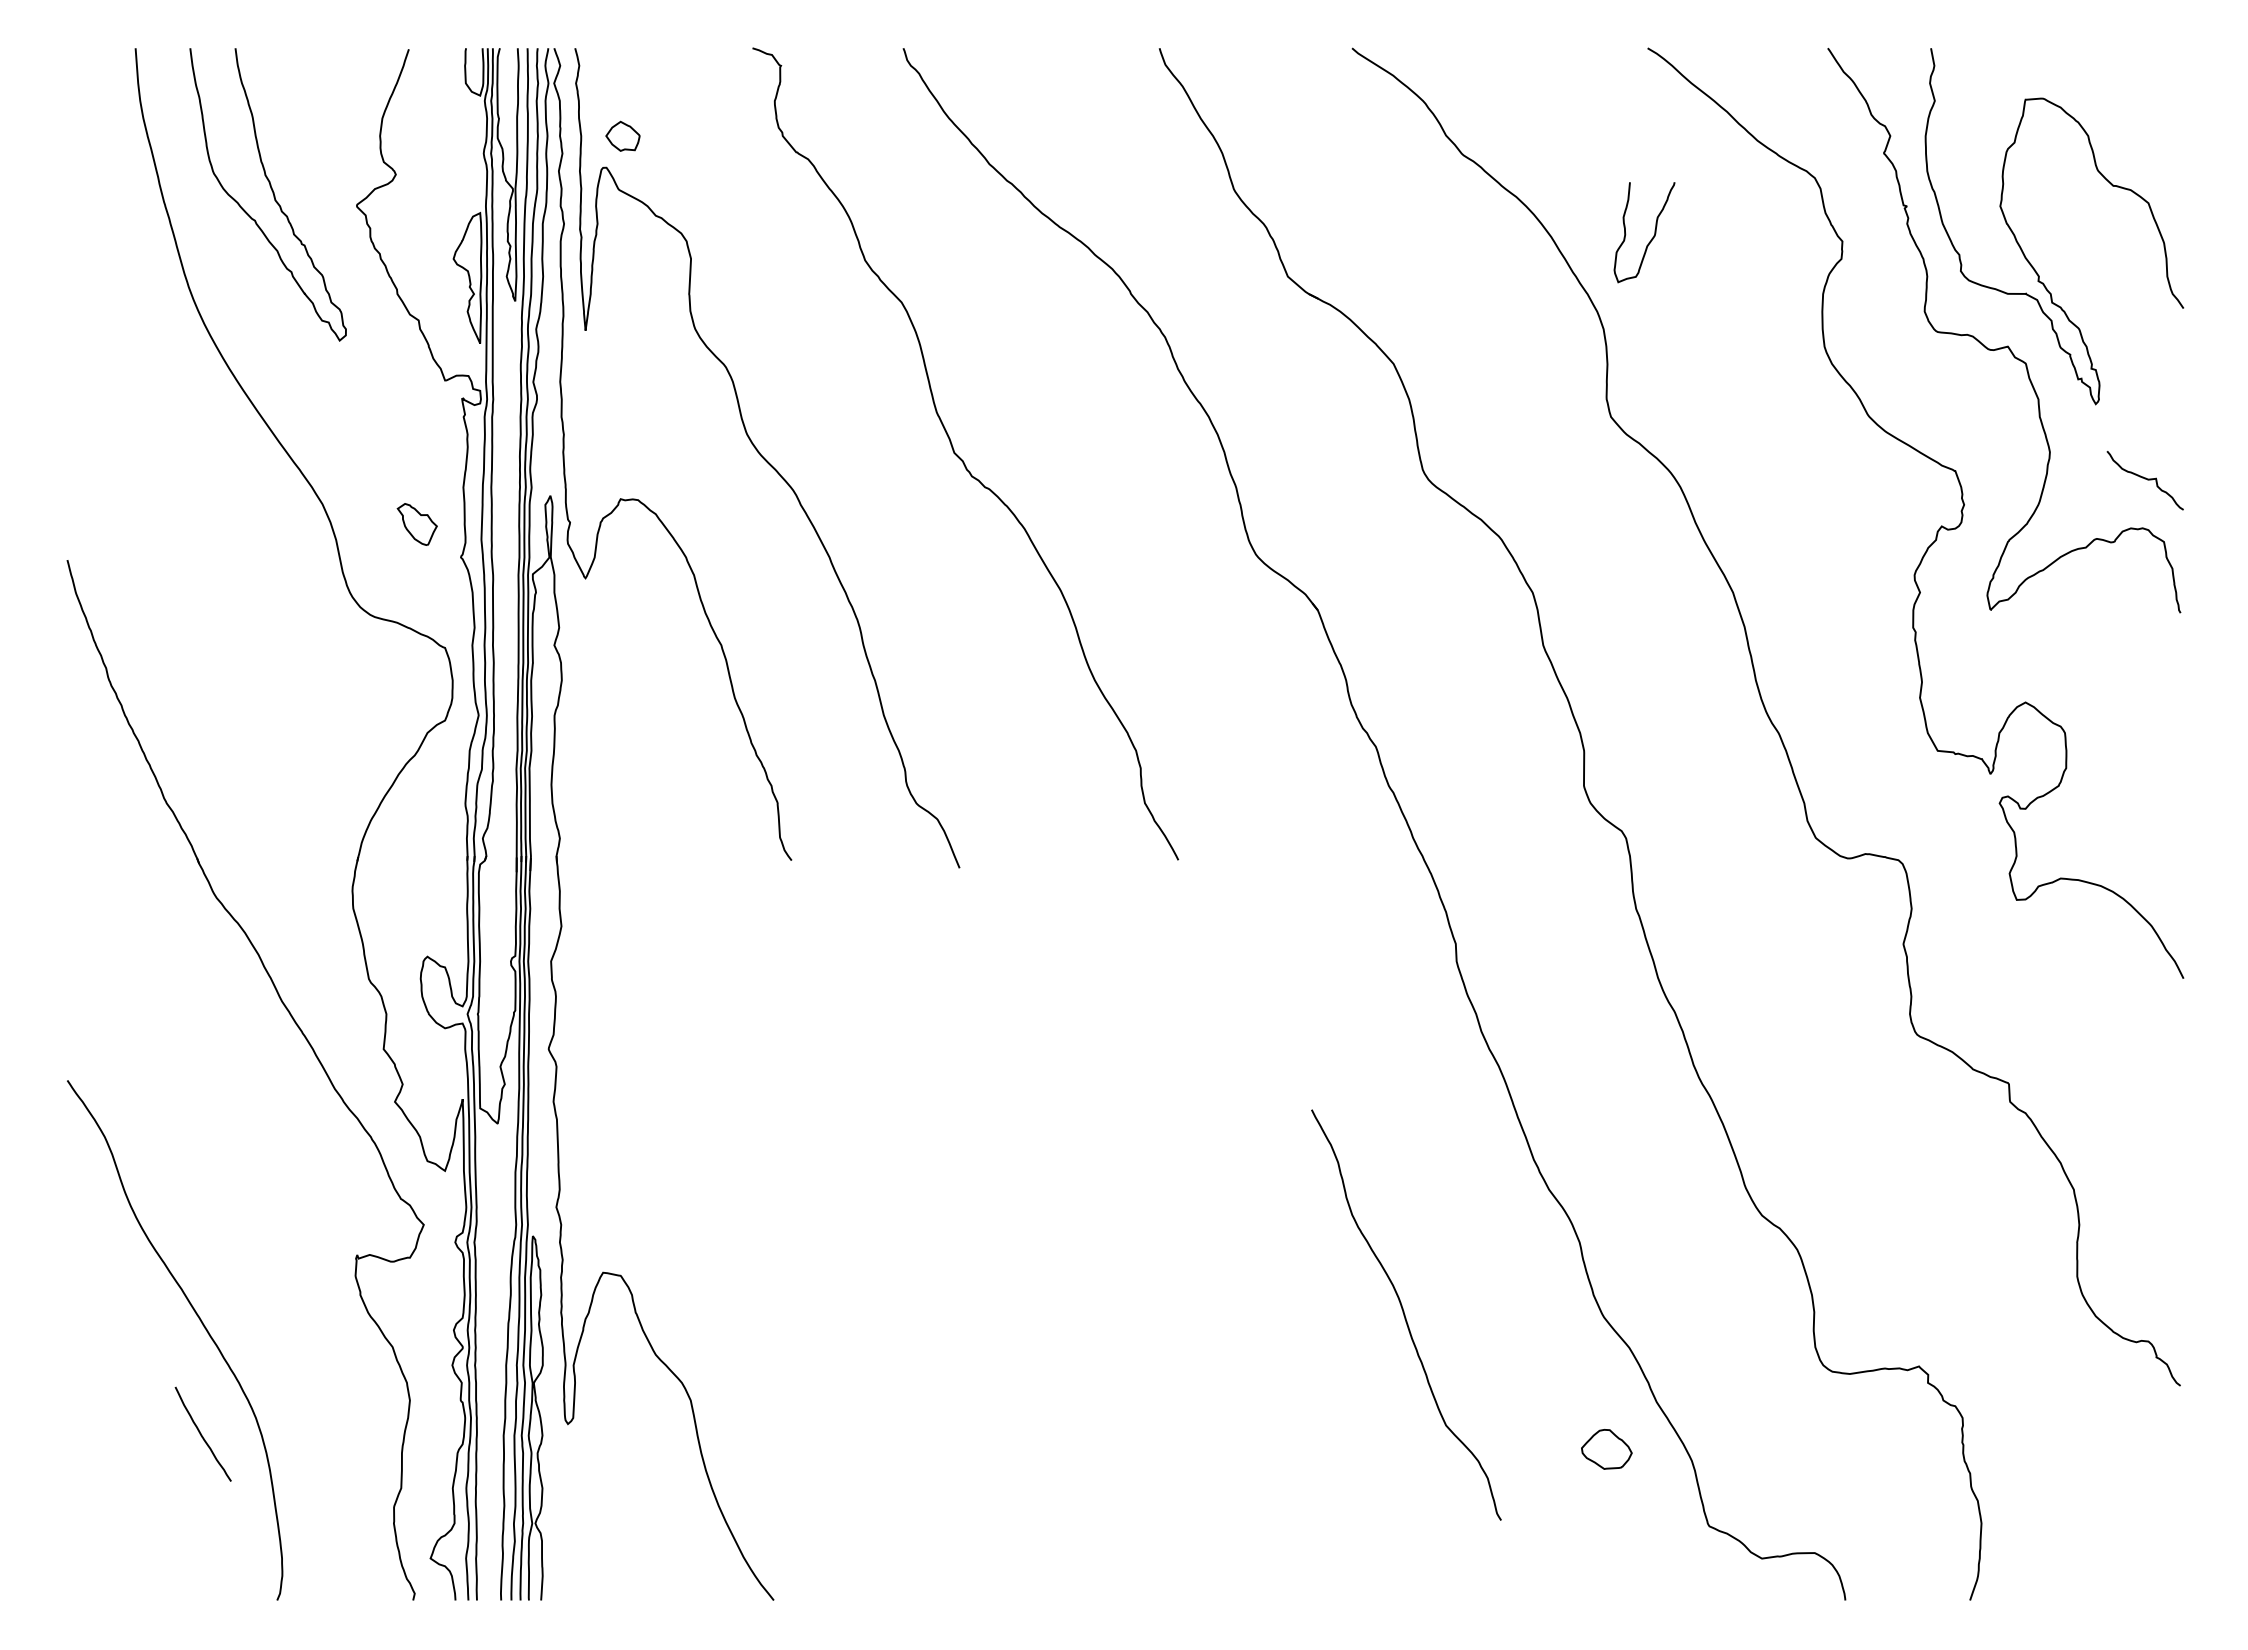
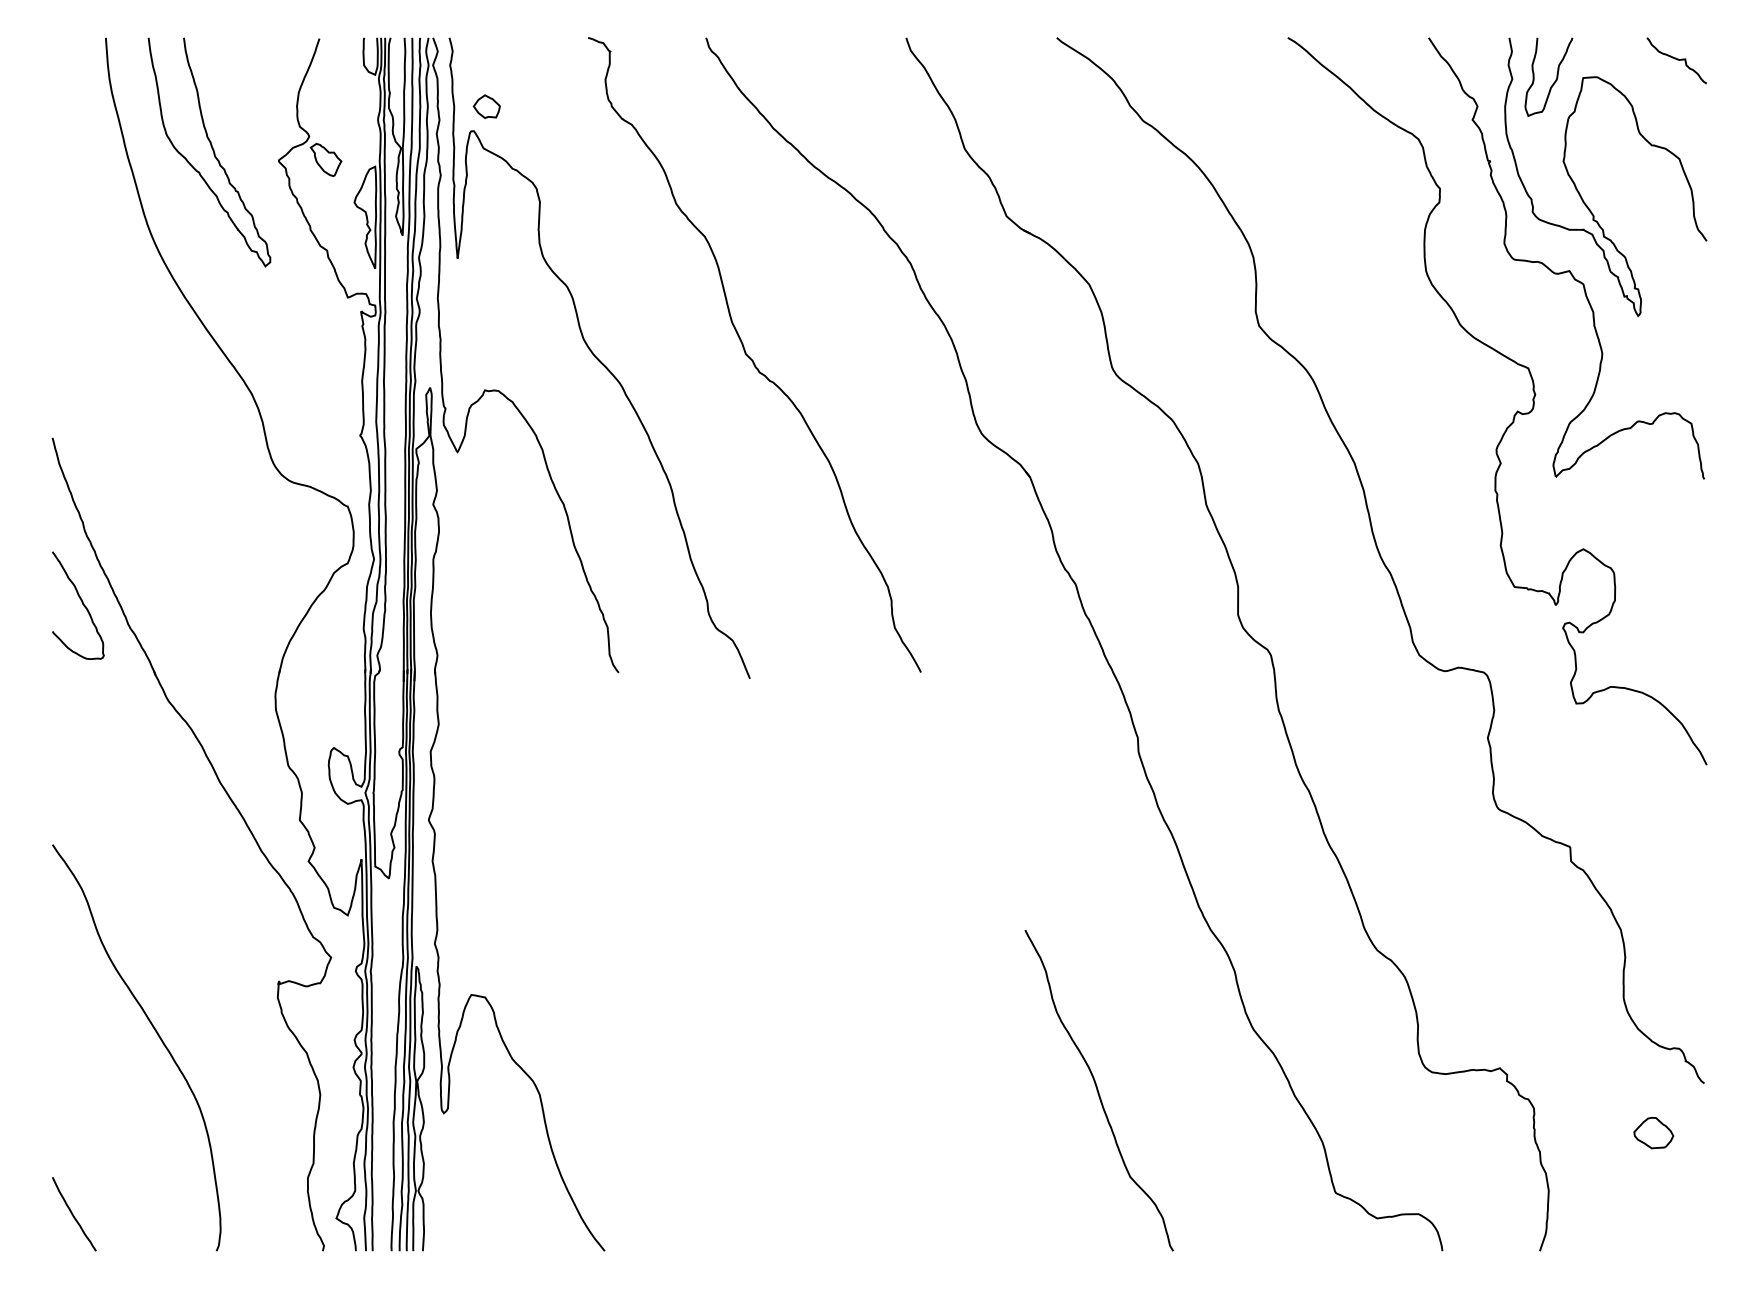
curve: (1651, 238) -> (1554, 81), moved
curve: (2144, 479) -> (1676, 59), moved
part: (416, 524) -> (325, 159), moved
curve: (105, 772) -> (82, 603), added
curve: (1405, 1314) -> (1098, 1090), moved
curve: (201, 1433) -> (72, 1213), moved
part: (1606, 1449) -> (1653, 1133), moved

